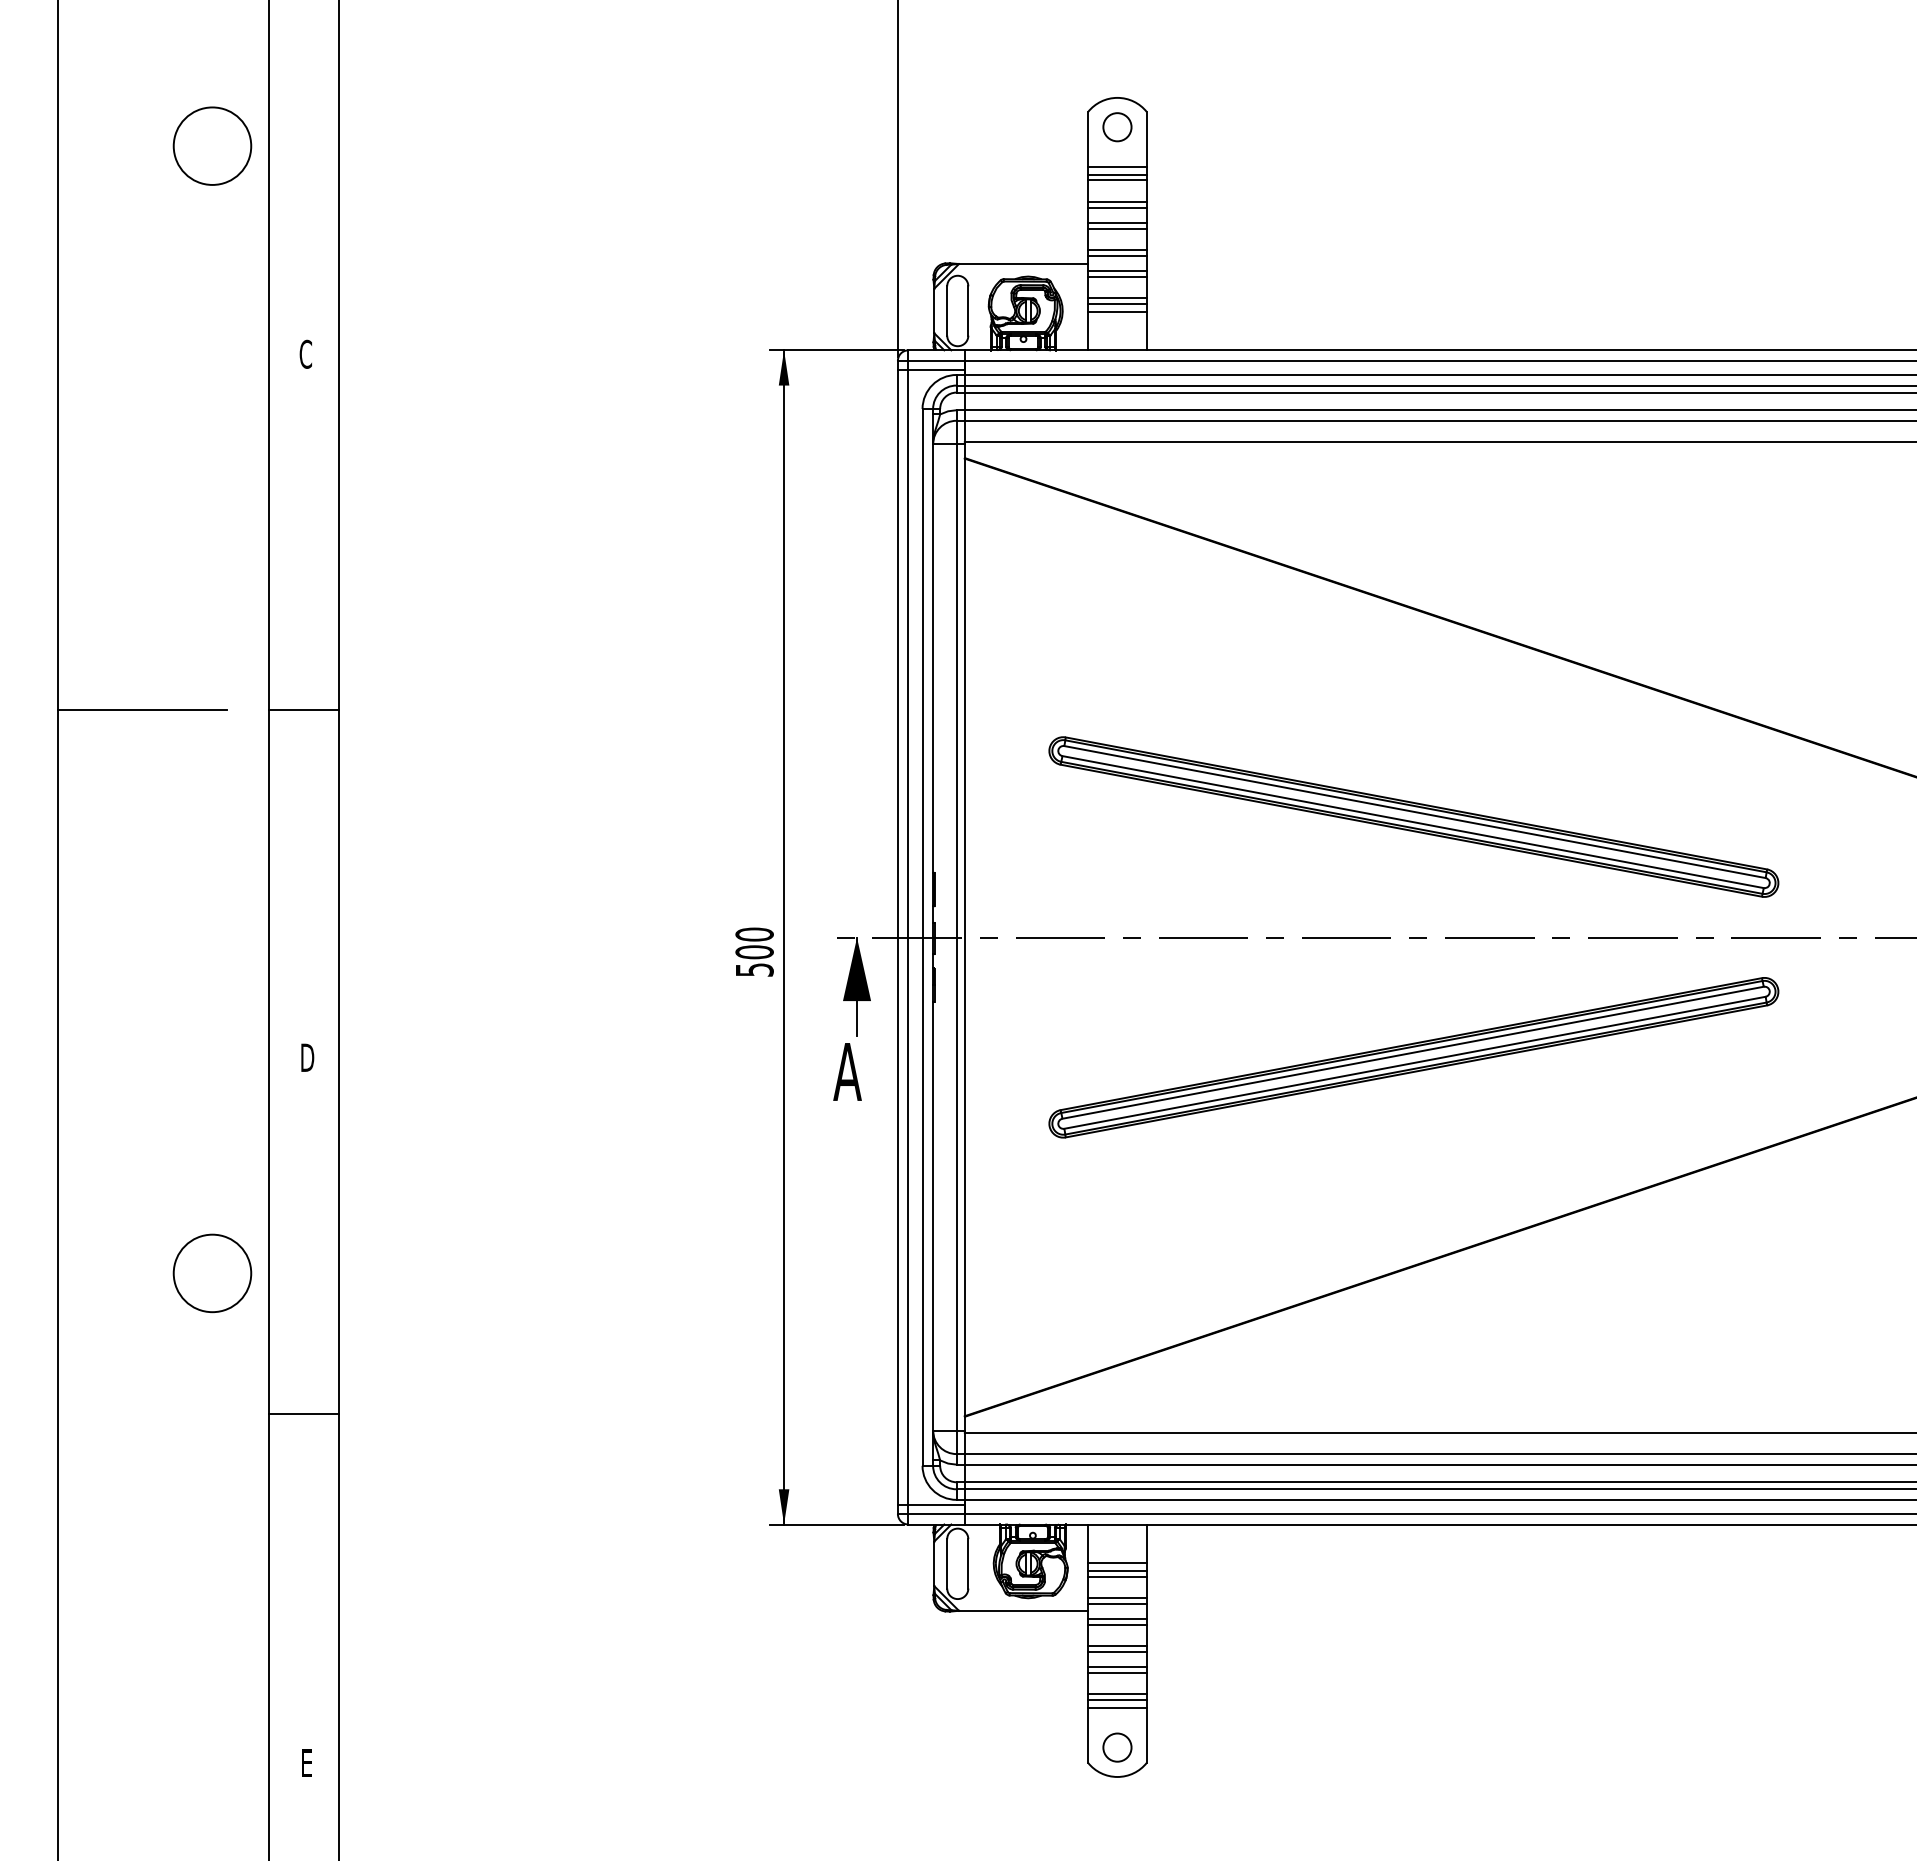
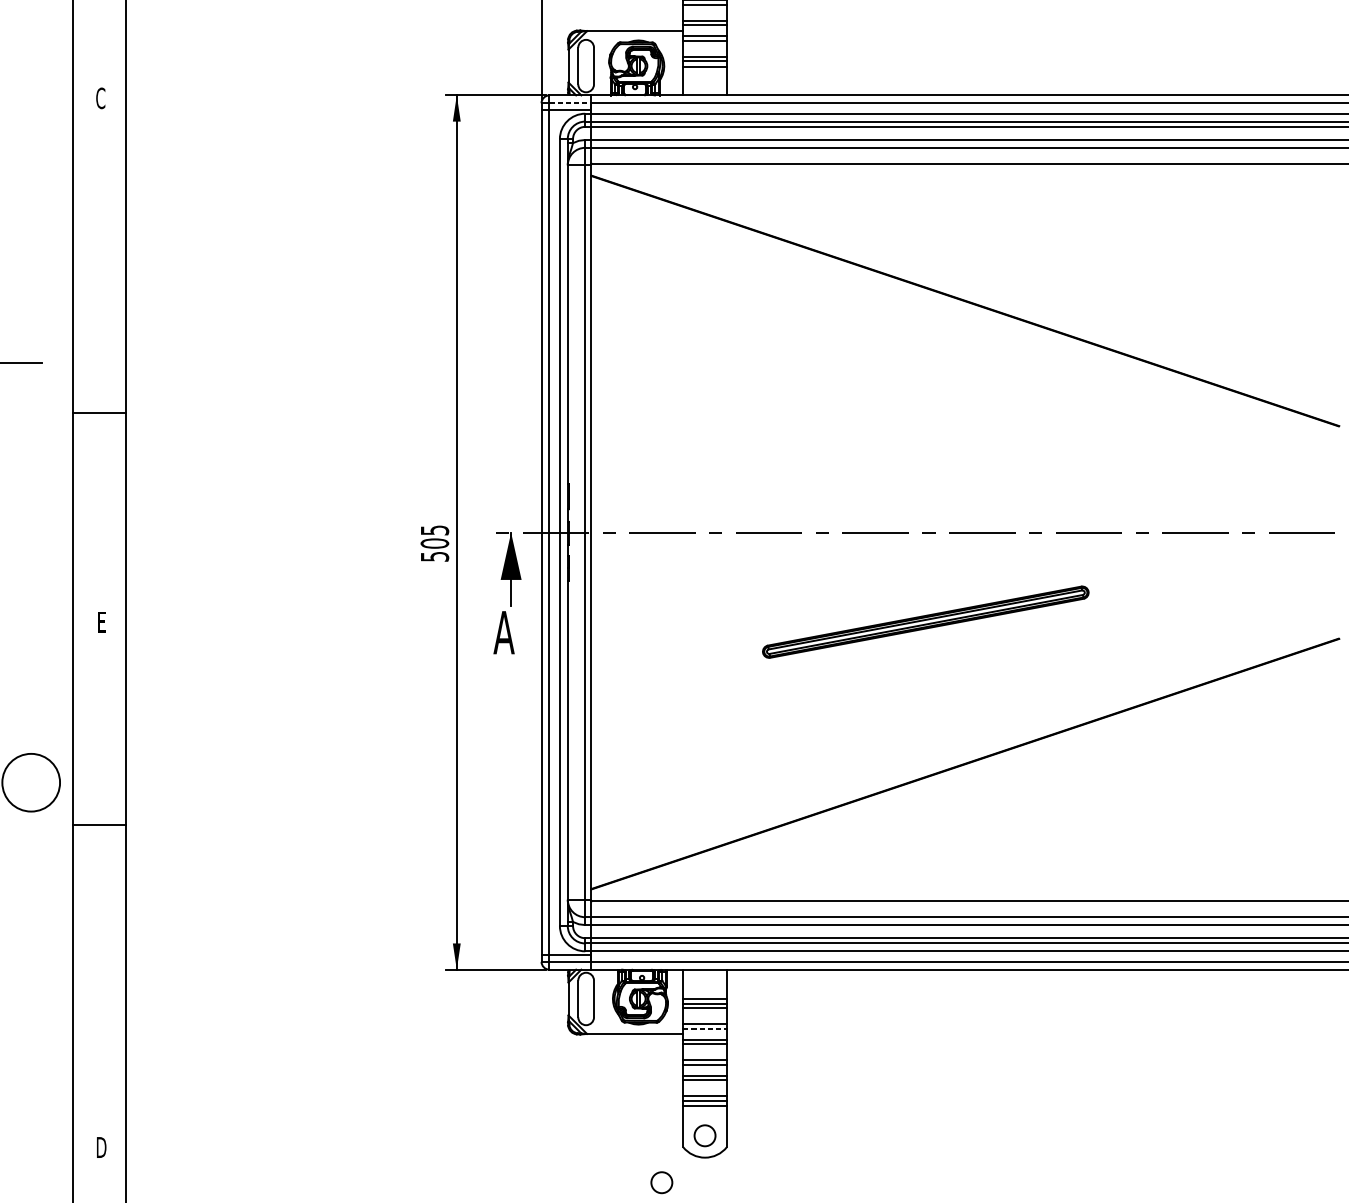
line: (937, 360) -> (571, 102), solid -> dashed
line: (303, 709) -> (98, 412), moved
part: (1413, 816) -> (925, 442), removed
text: (754, 934) -> (434, 530), 500 -> 505
text: (307, 1057) -> (101, 621), D -> E
part: (1413, 1057) -> (925, 621), size x0.6
line: (303, 1414) -> (98, 825), moved
line: (1117, 1603) -> (705, 1028), solid -> dashed
text: (306, 1763) -> (101, 1147), E -> D
circle: (1059, 1810) -> (661, 1182), added

